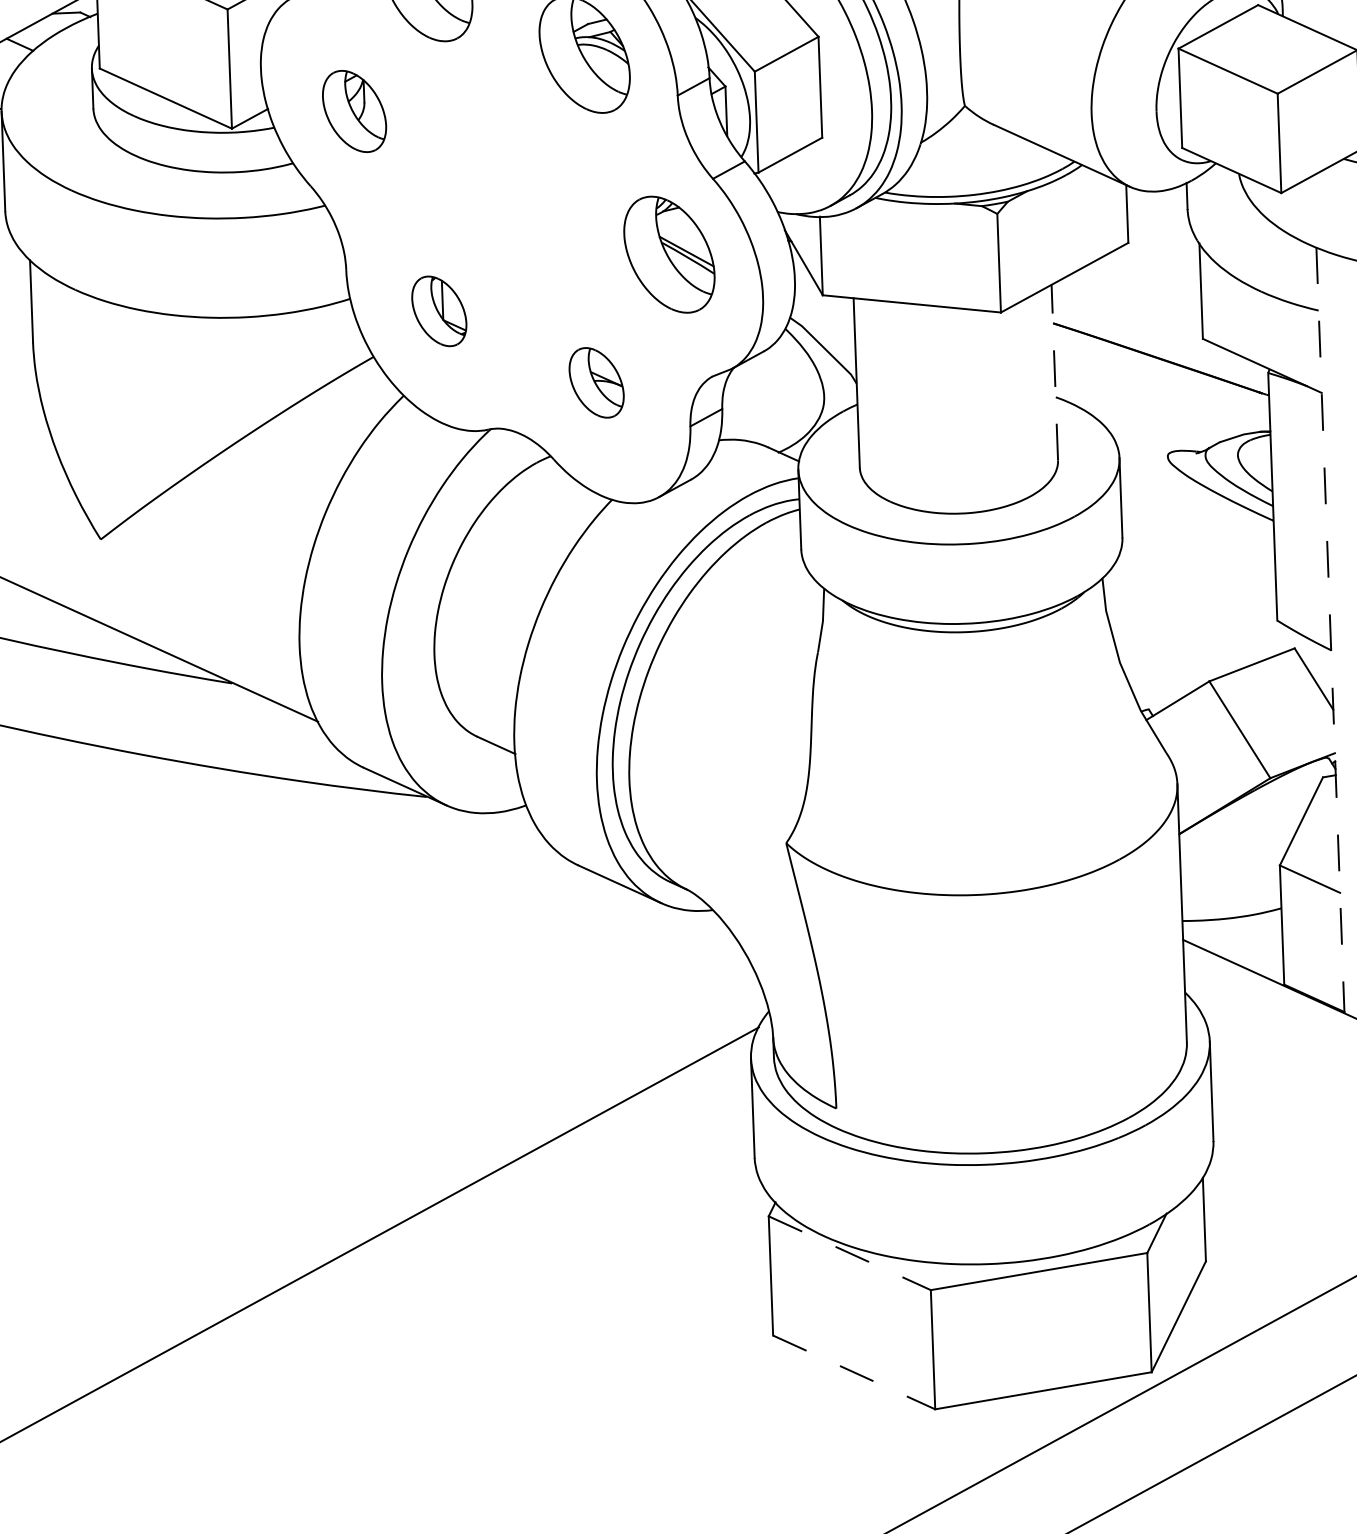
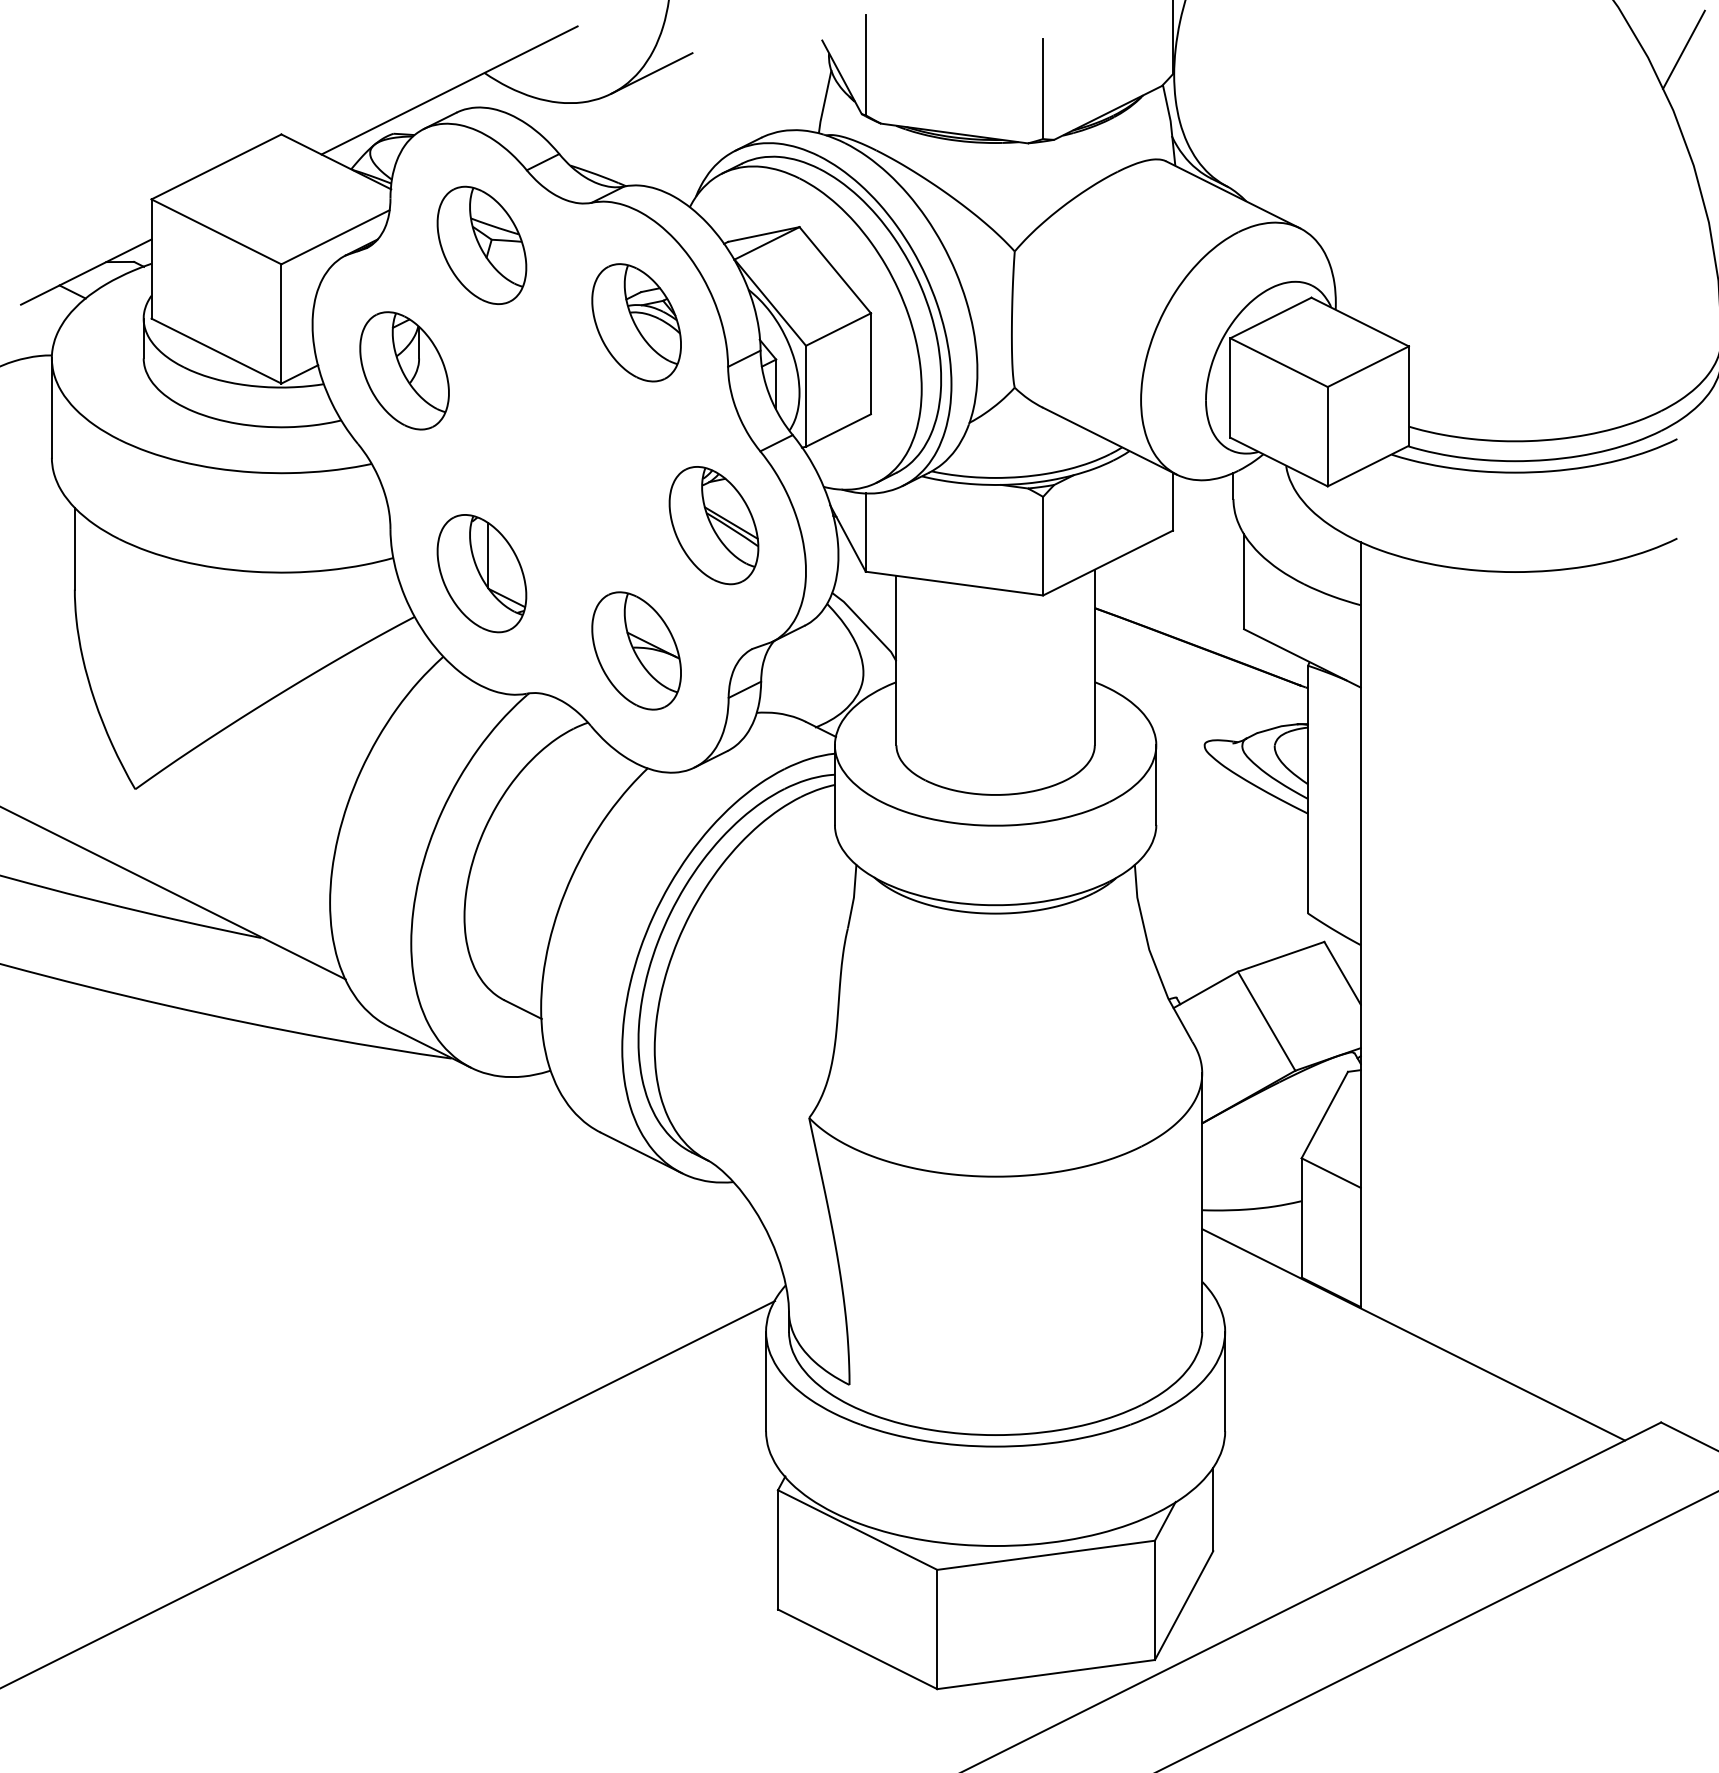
part: (354, 111) -> (404, 370), size x1.43
part: (438, 311) -> (481, 573), size x1.67
line: (1054, 372) -> (1094, 657), dashed -> solid
part: (596, 382) -> (636, 650), size x1.67
line: (1330, 630) -> (1360, 925), dashed -> solid
line: (850, 1253) -> (858, 1530), dashed -> solid
line: (855, 1372) -> (858, 1649), dashed -> solid

